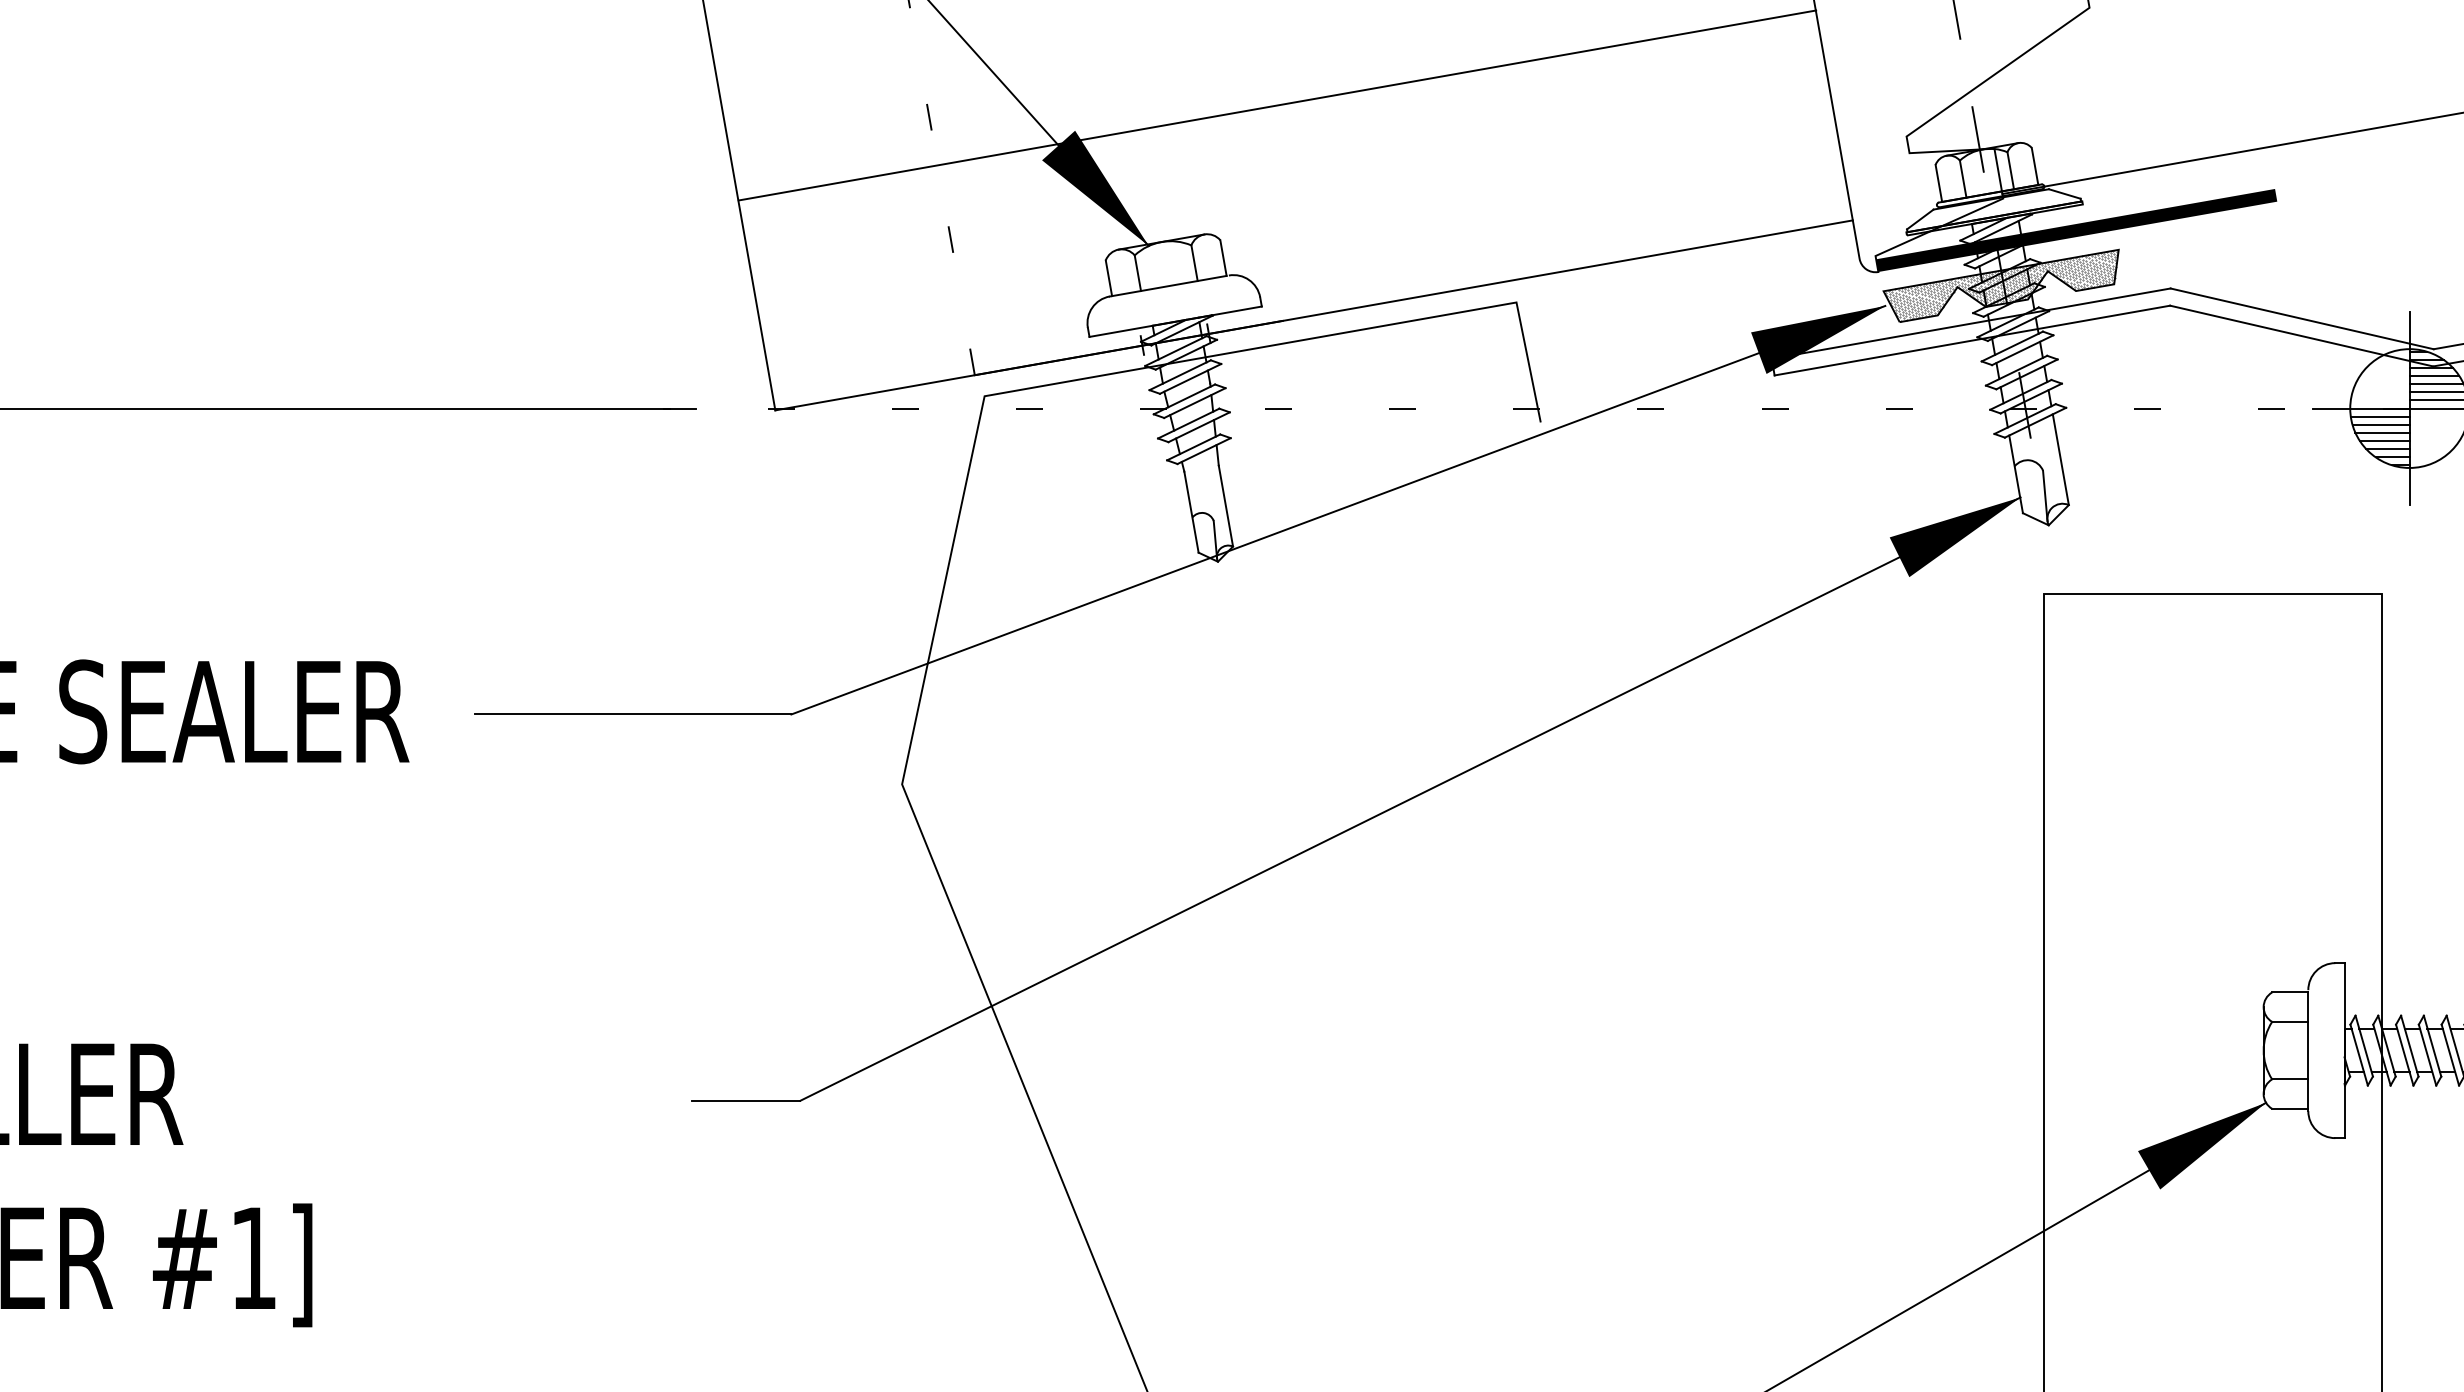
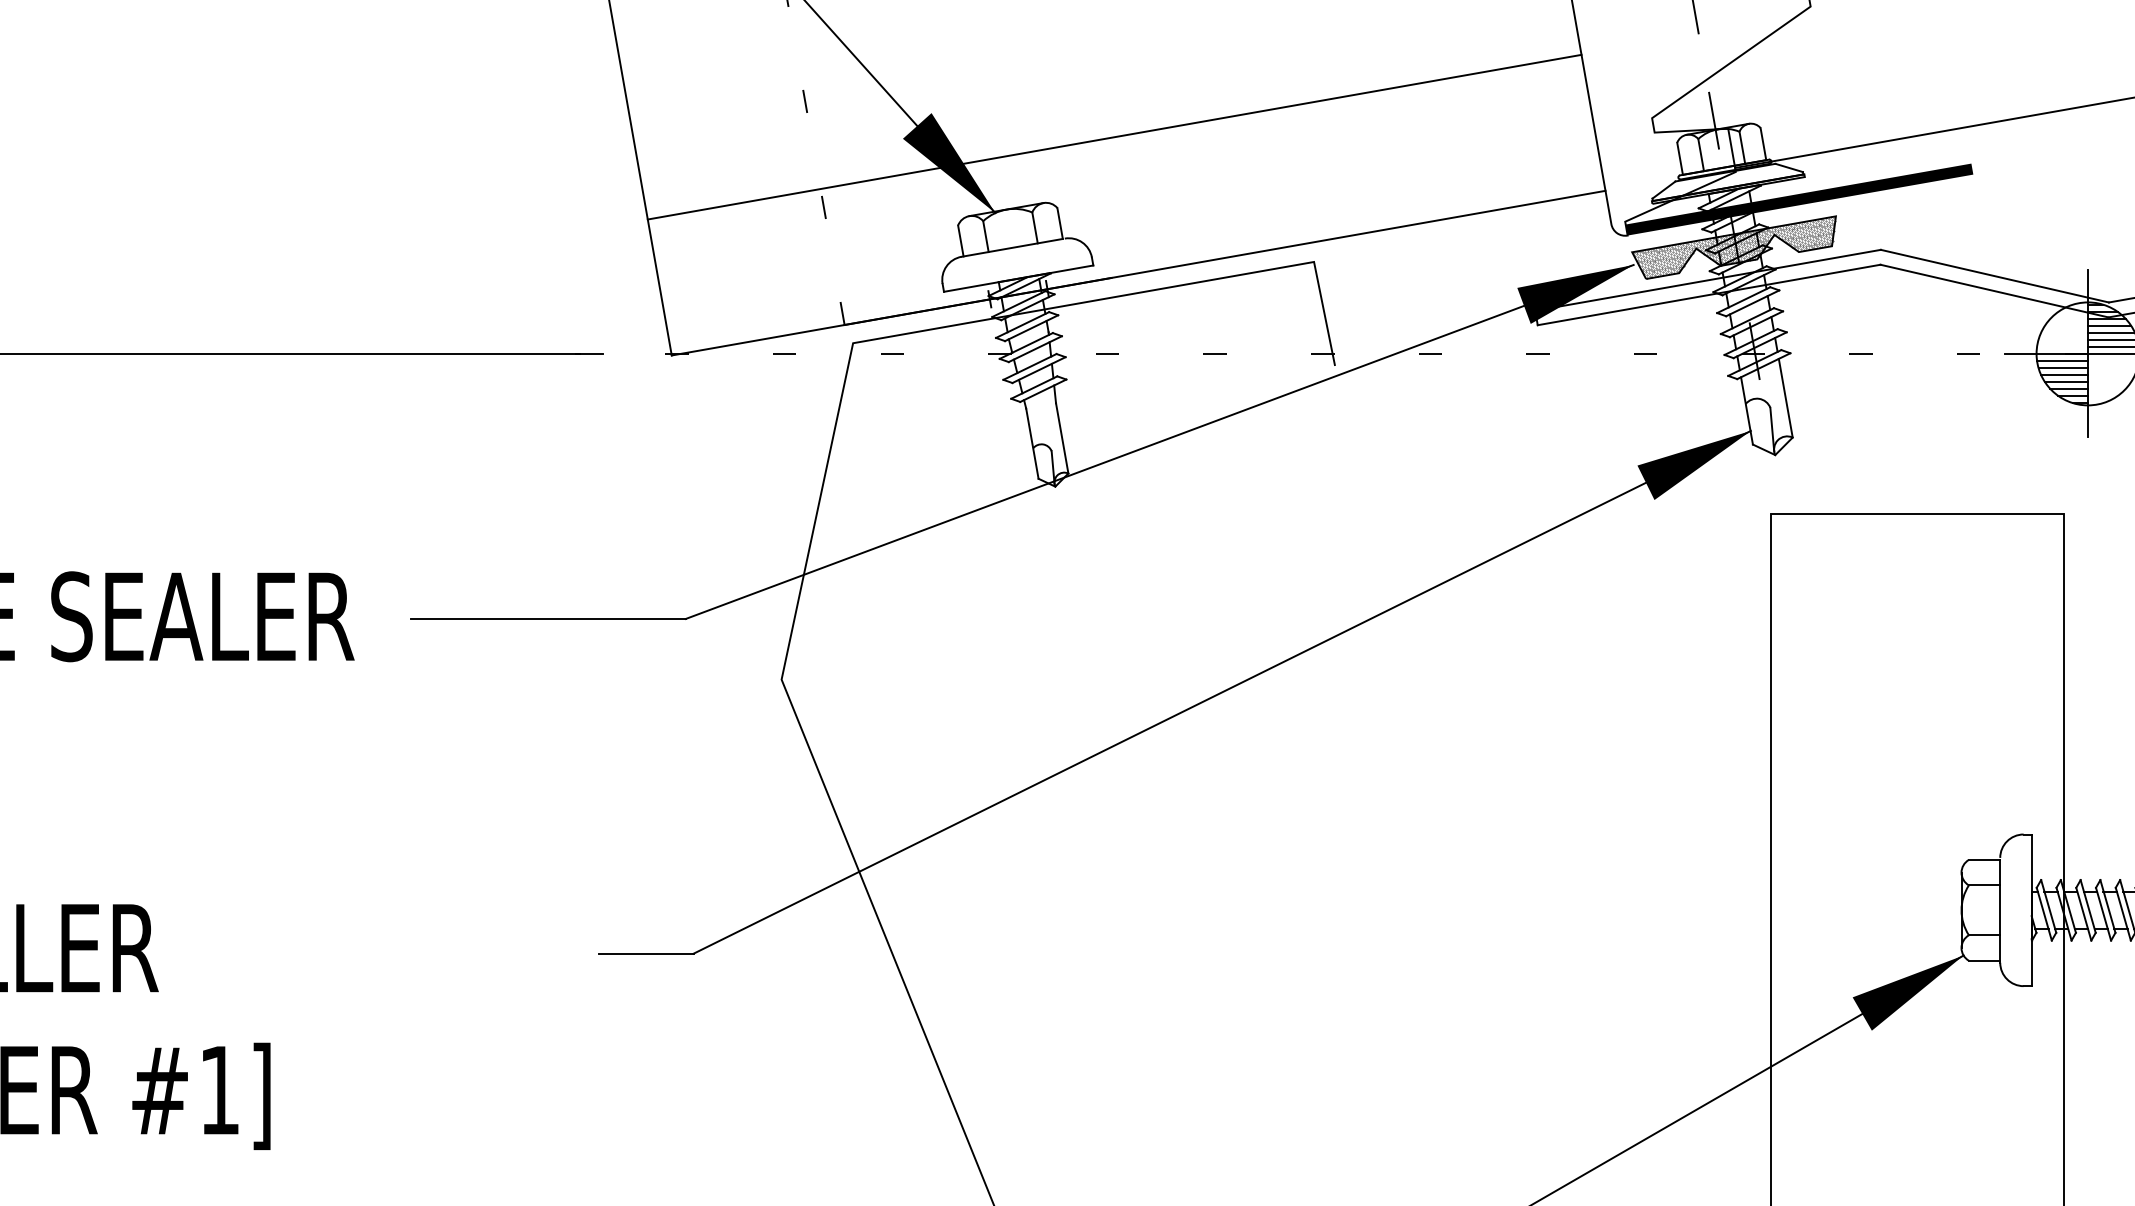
line: (1277, 105) -> (1114, 137), moved

